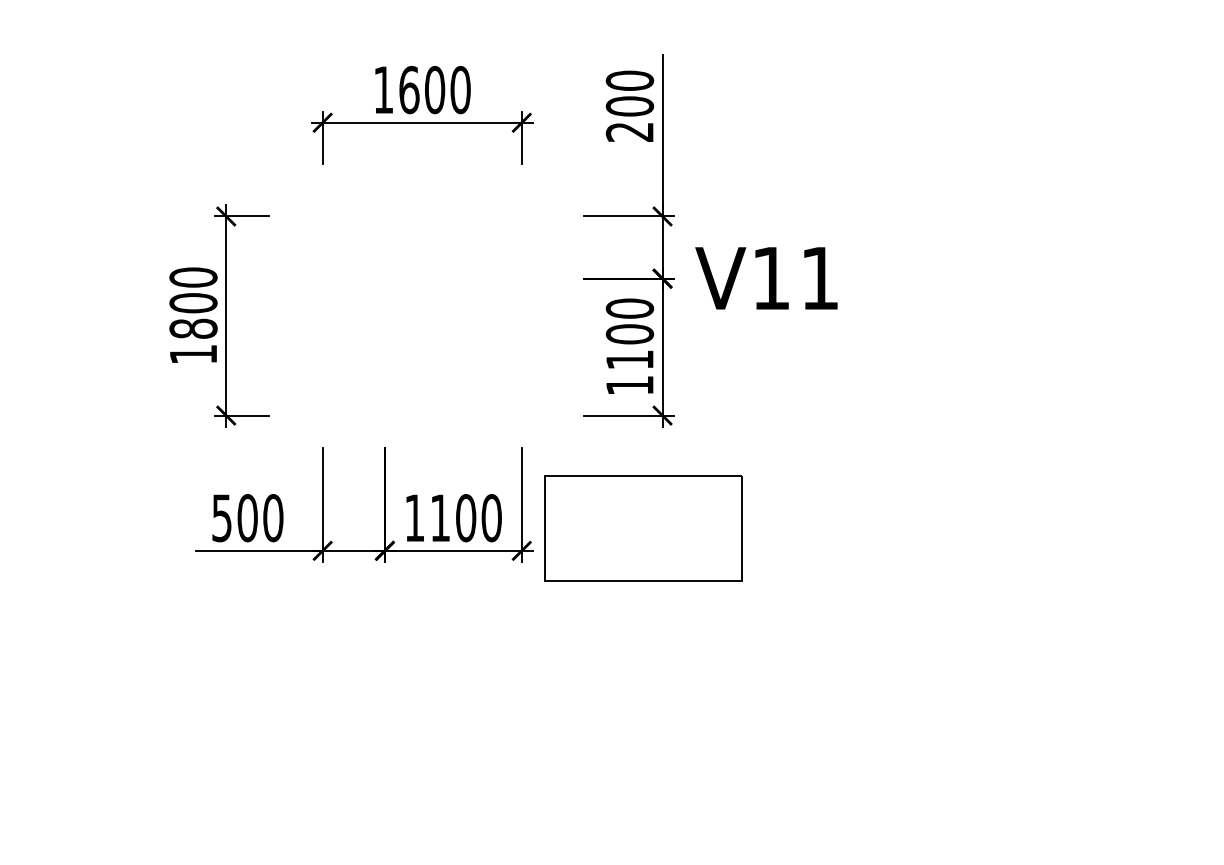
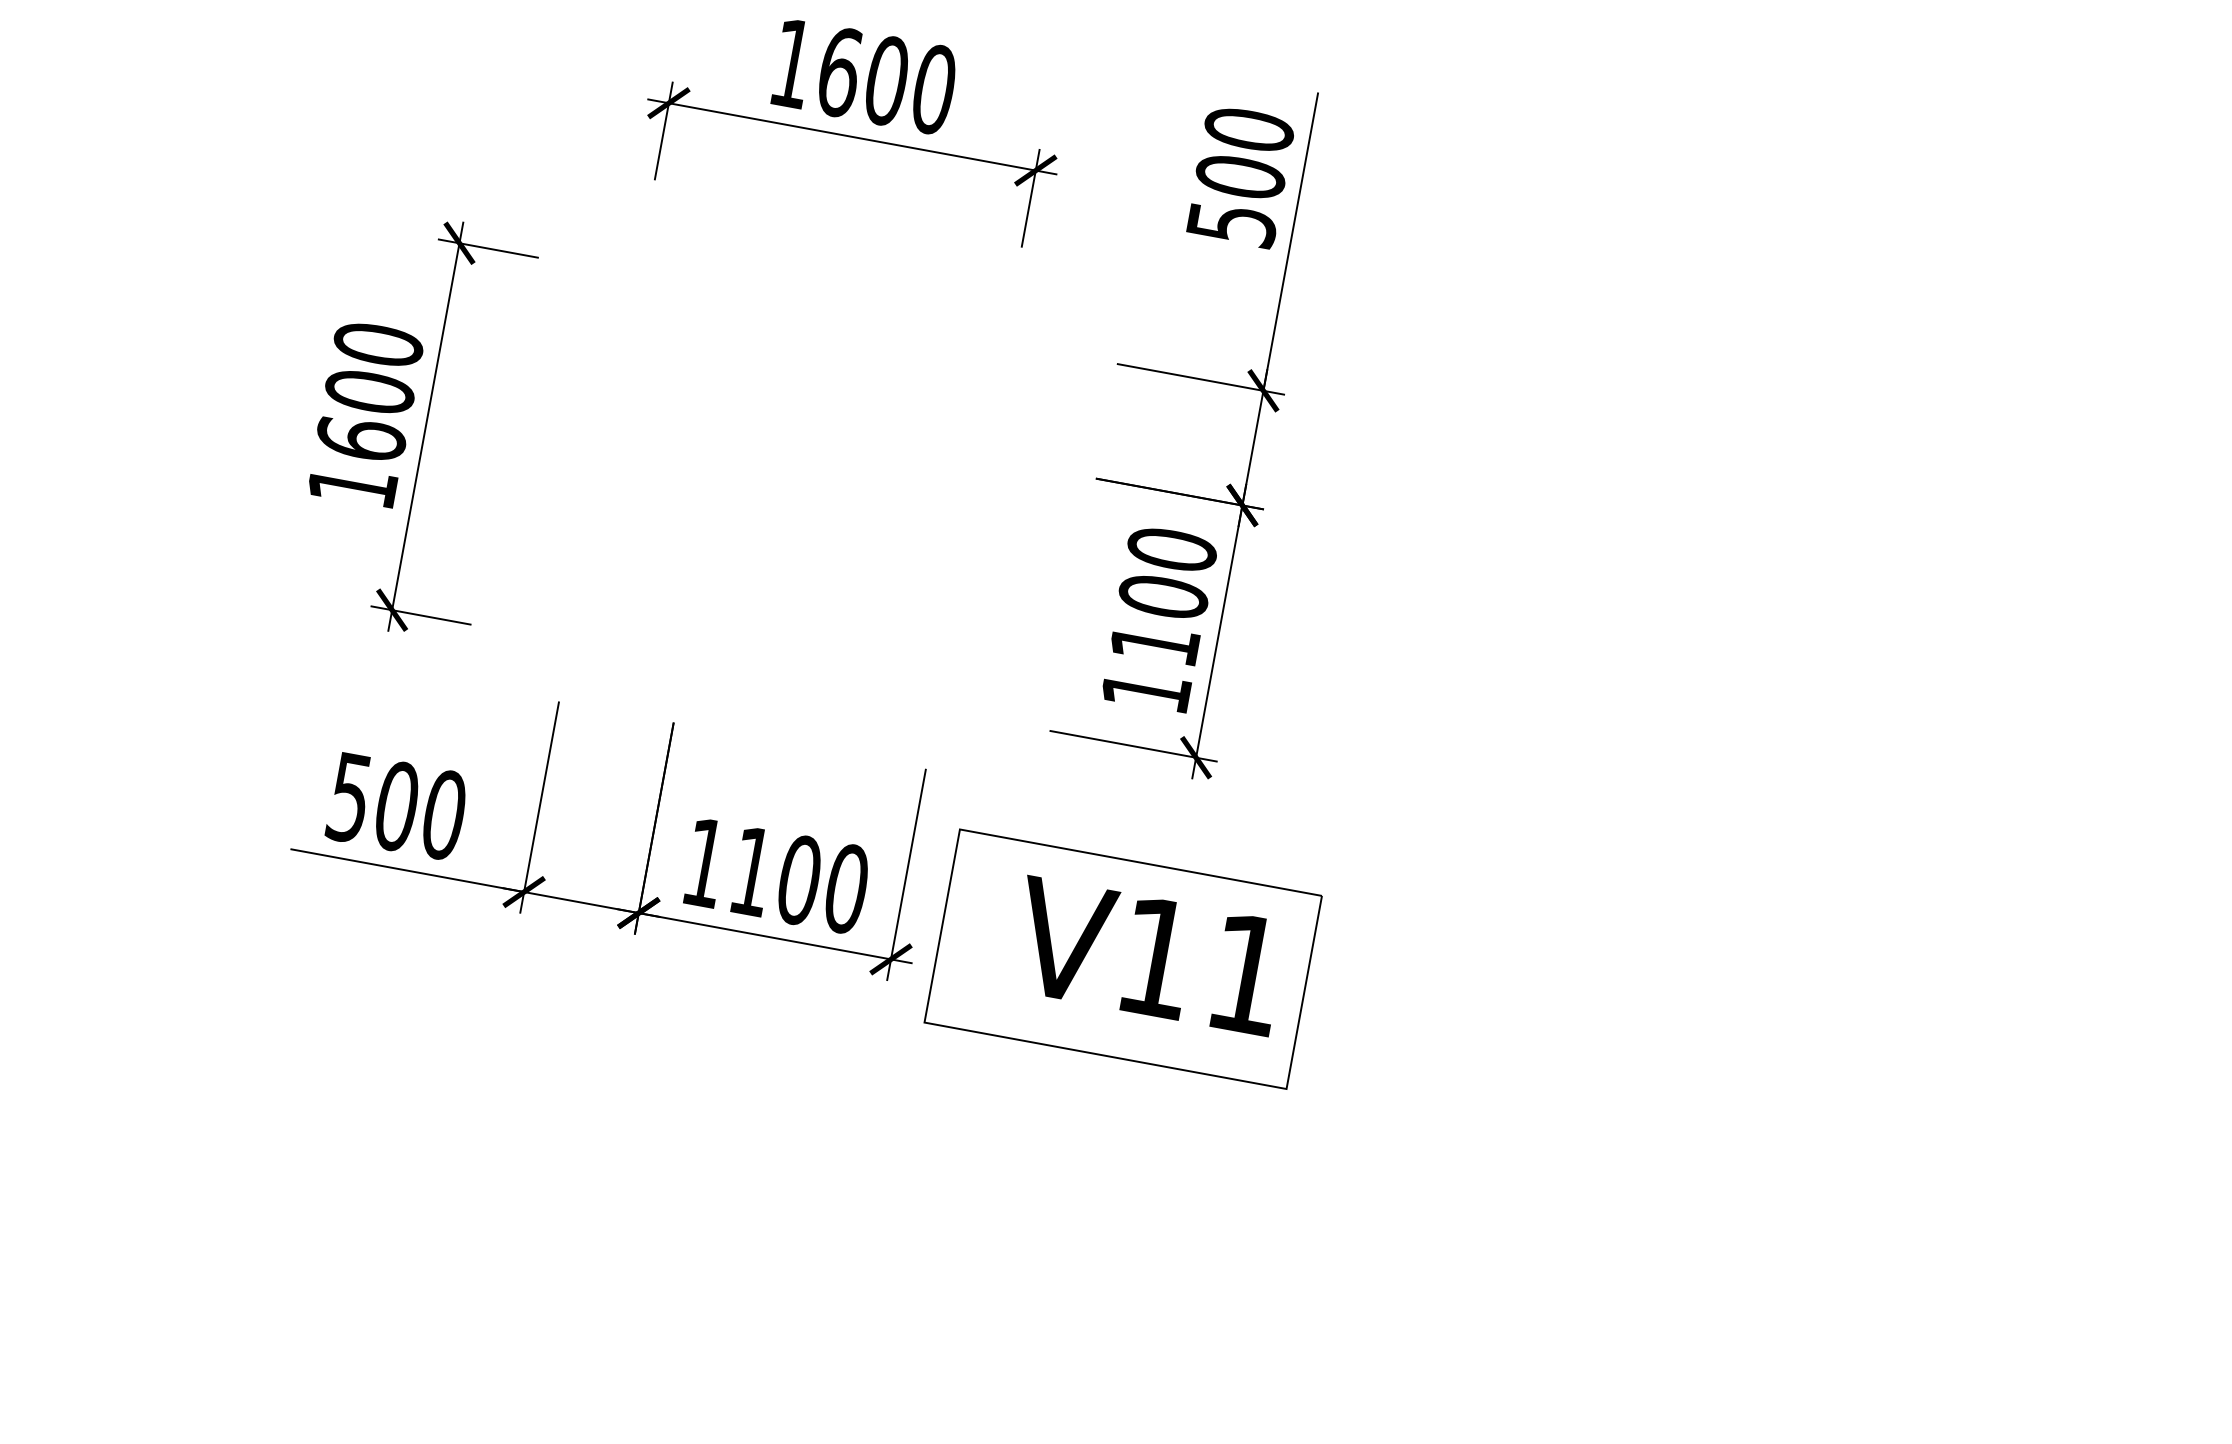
text: (629, 131) -> (1231, 223), 200 -> 500
text: (766, 278) -> (1148, 956), moved
text: (193, 328) -> (361, 438), 1800 -> 1600

